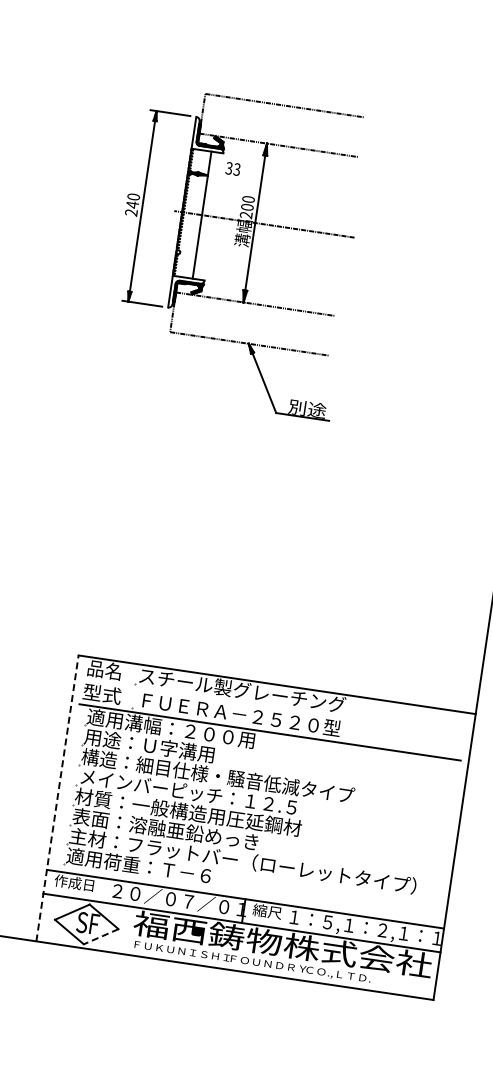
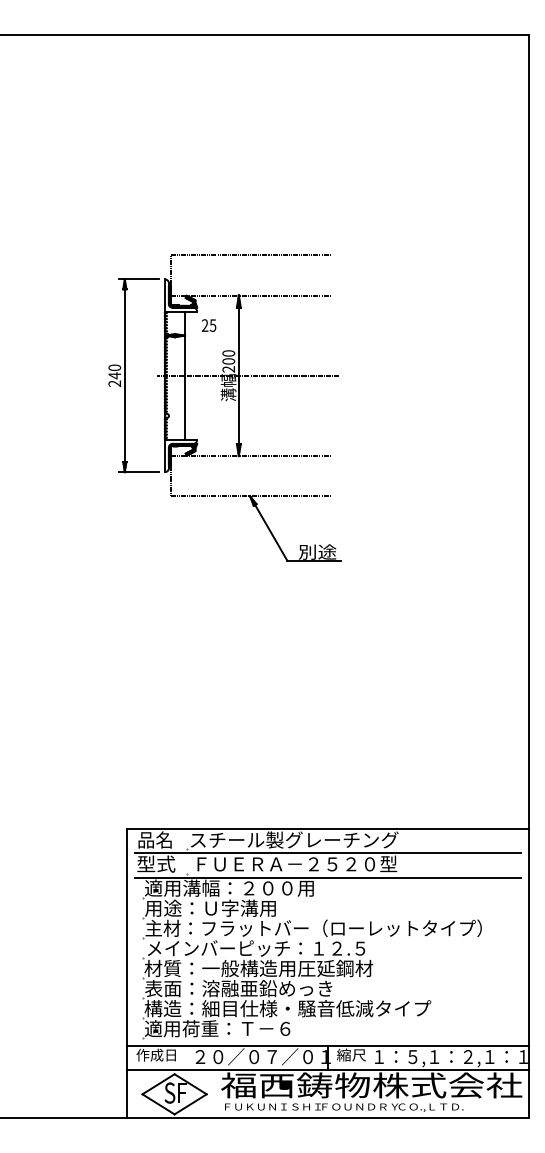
text: (232, 168) -> (208, 325), 33 -> 25
line: (273, 708) -> (327, 853), added
text: (248, 780) -> (313, 928), 構造：細目仕様・騒音低減タイプ -> 主材：フラットバー（ローレットタイプ）
line: (57, 798) -> (127, 973), dashed -> solid
text: (242, 860) -> (319, 1008), 主材：フラットバー（ローレットタイプ） -> 構造：細目仕様・騒音低減タイプ
line: (101, 936) -> (190, 1104), dashed -> solid

